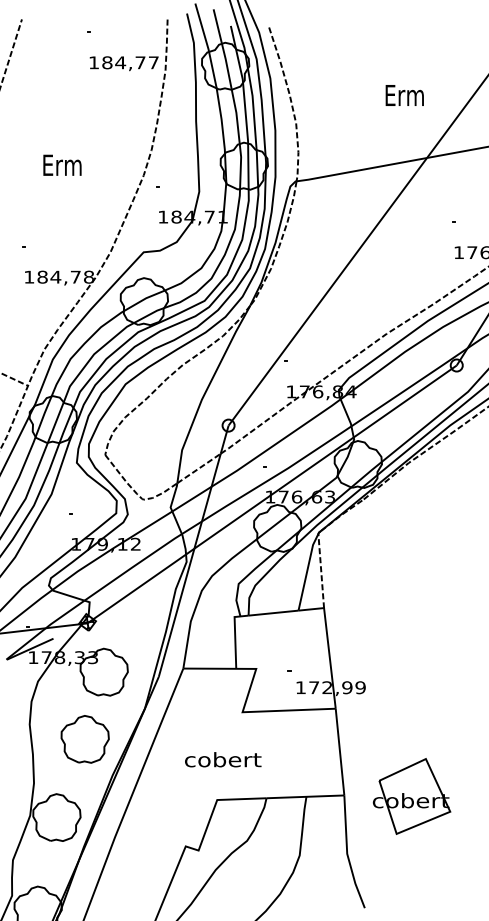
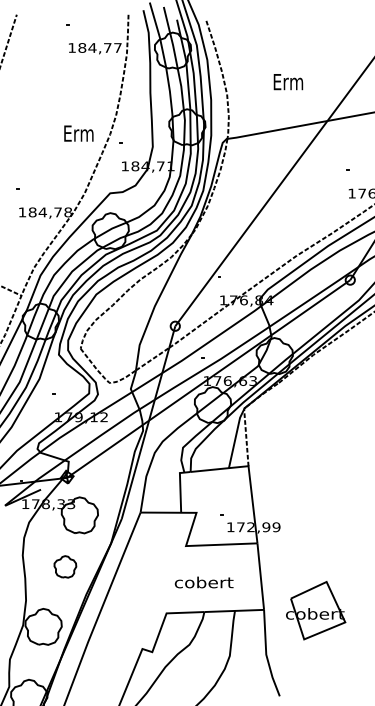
text: (404, 96) -> (288, 82), moved
text: (61, 165) -> (78, 133), moved
part: (85, 738) -> (65, 566), size x0.6
text: (222, 759) -> (203, 582), moved

